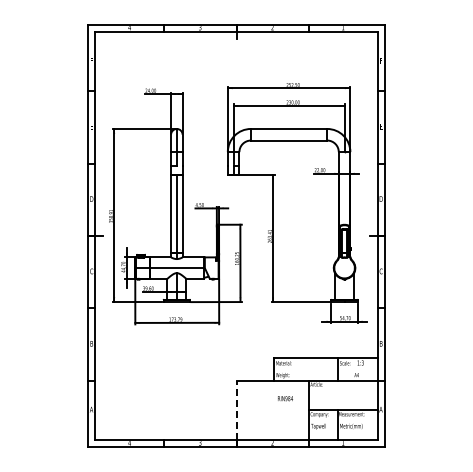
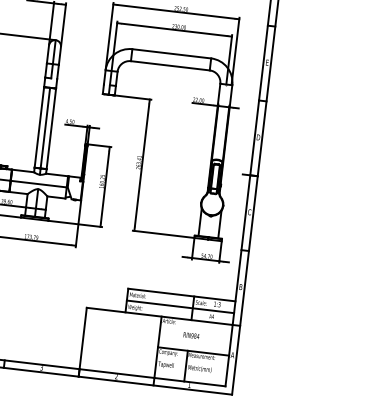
line: (325, 369) -> (180, 306), added
text: (285, 398) -> (191, 335), moved
line: (236, 410) -> (83, 338), dashed -> solid

